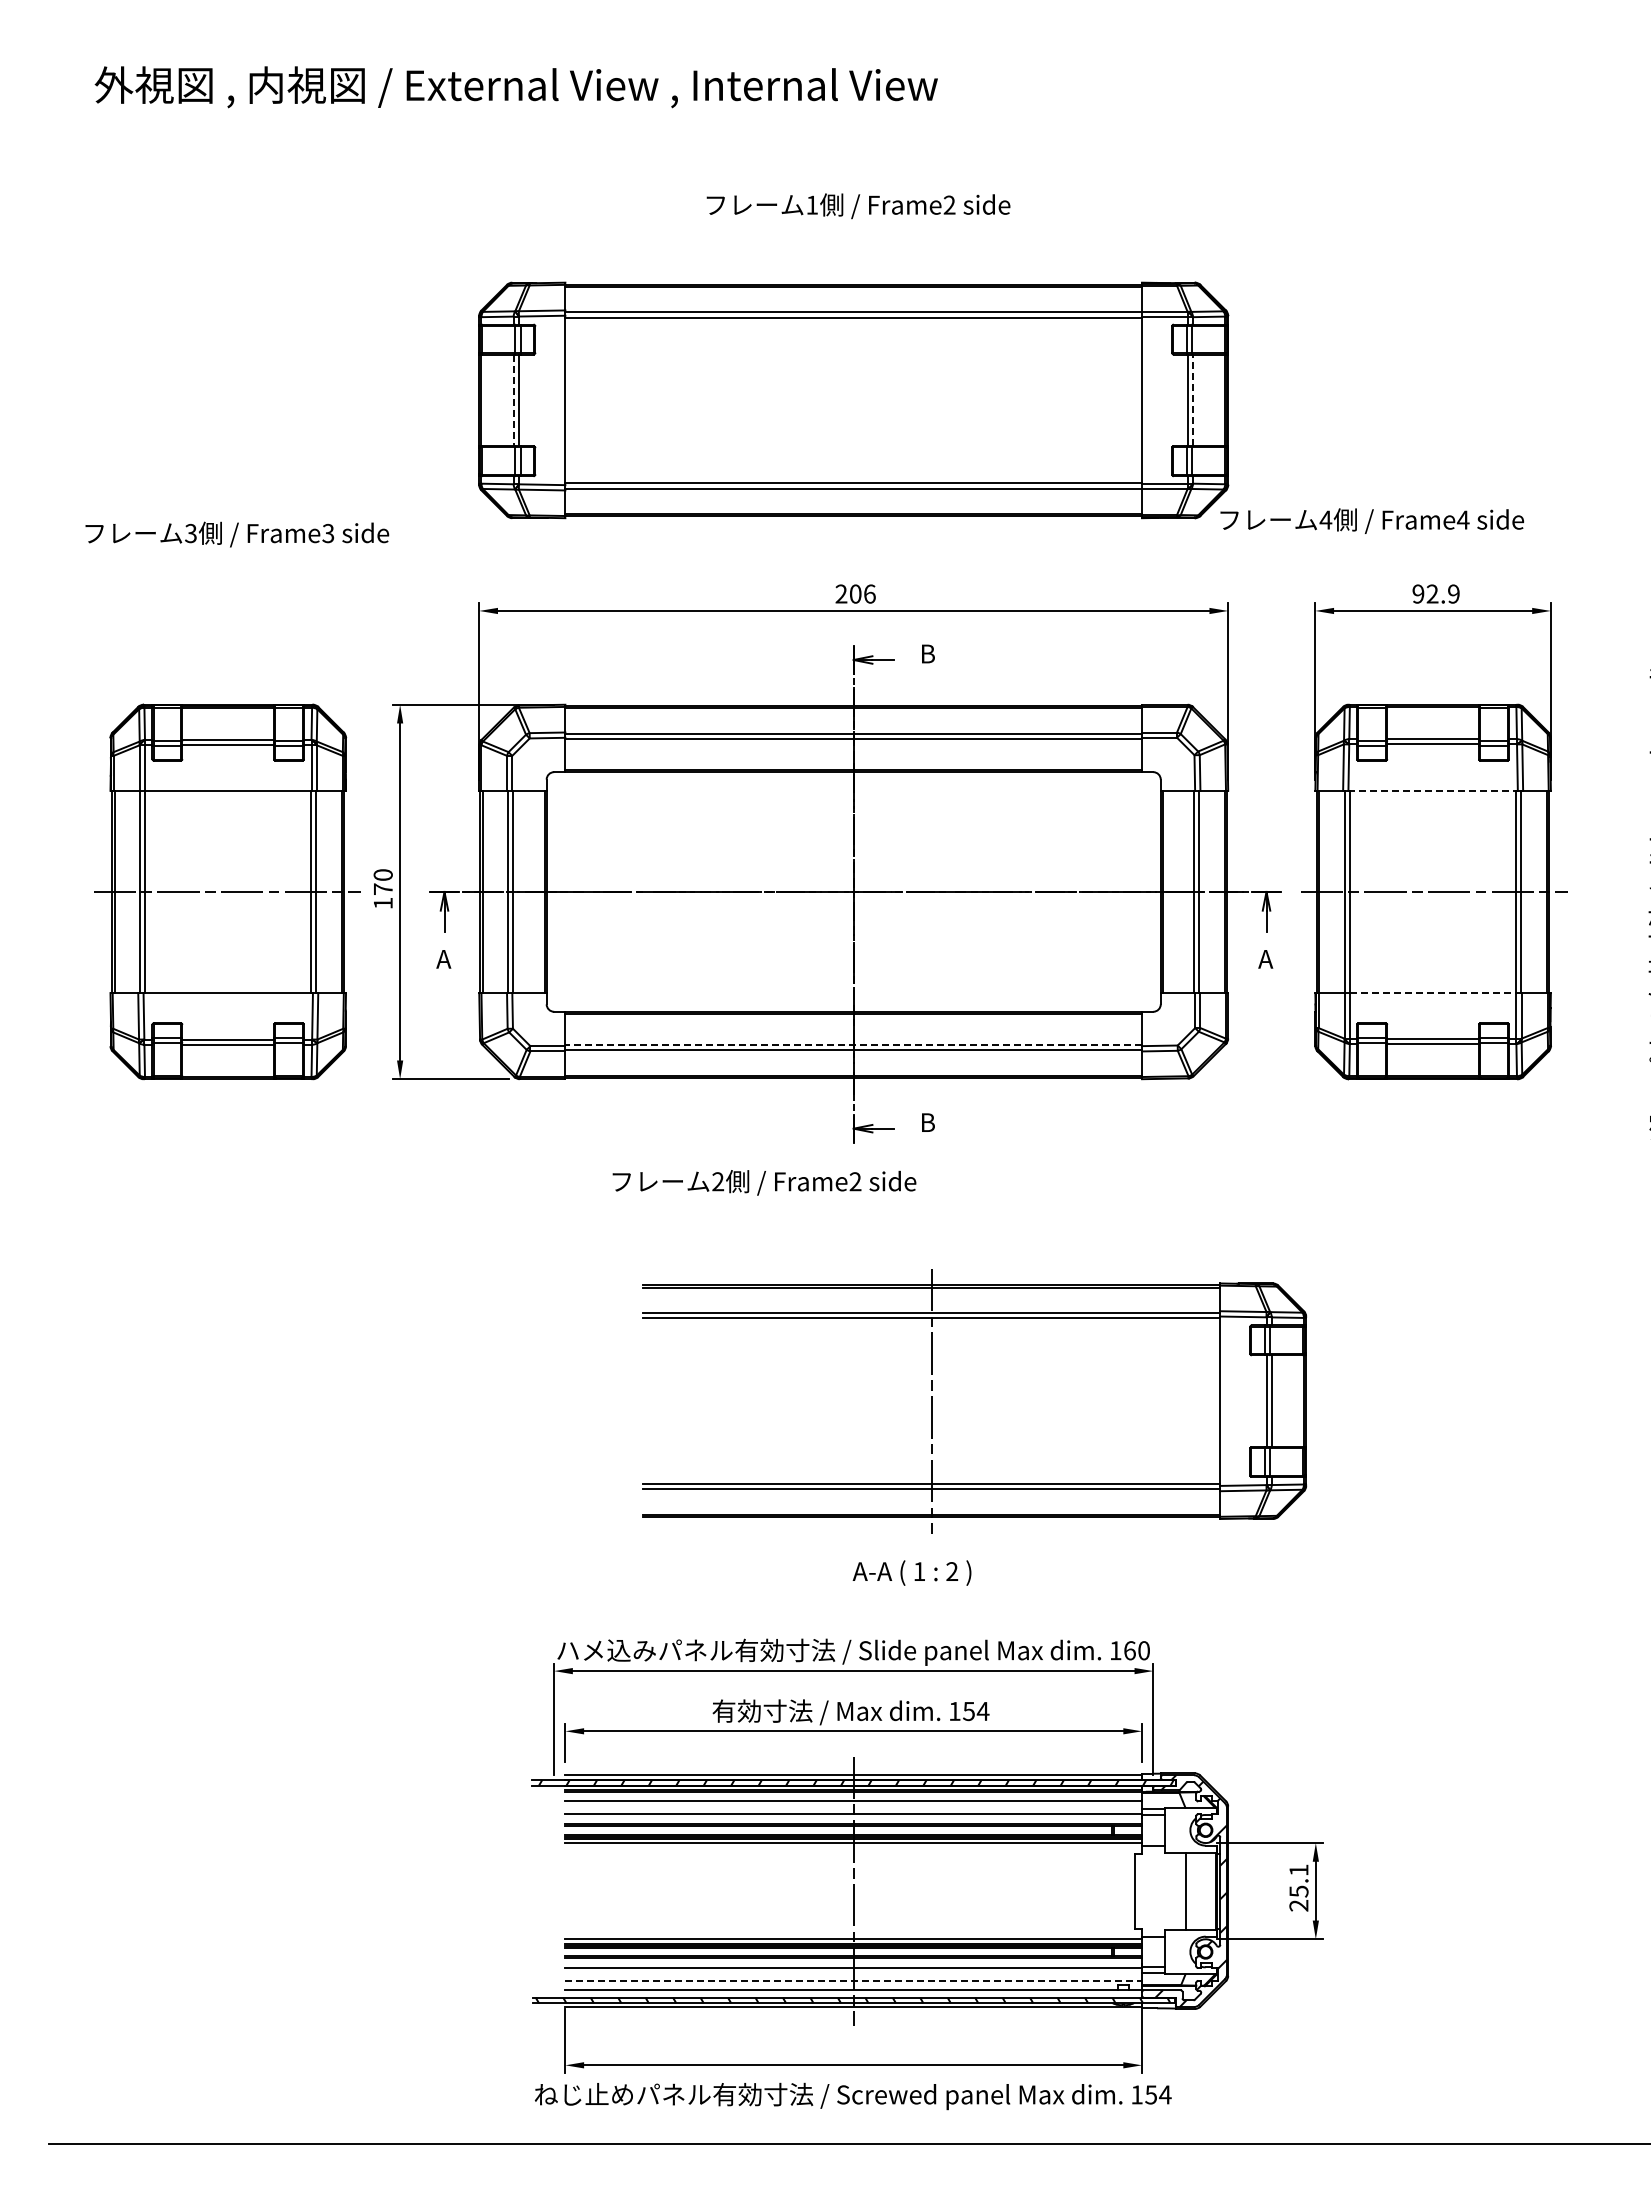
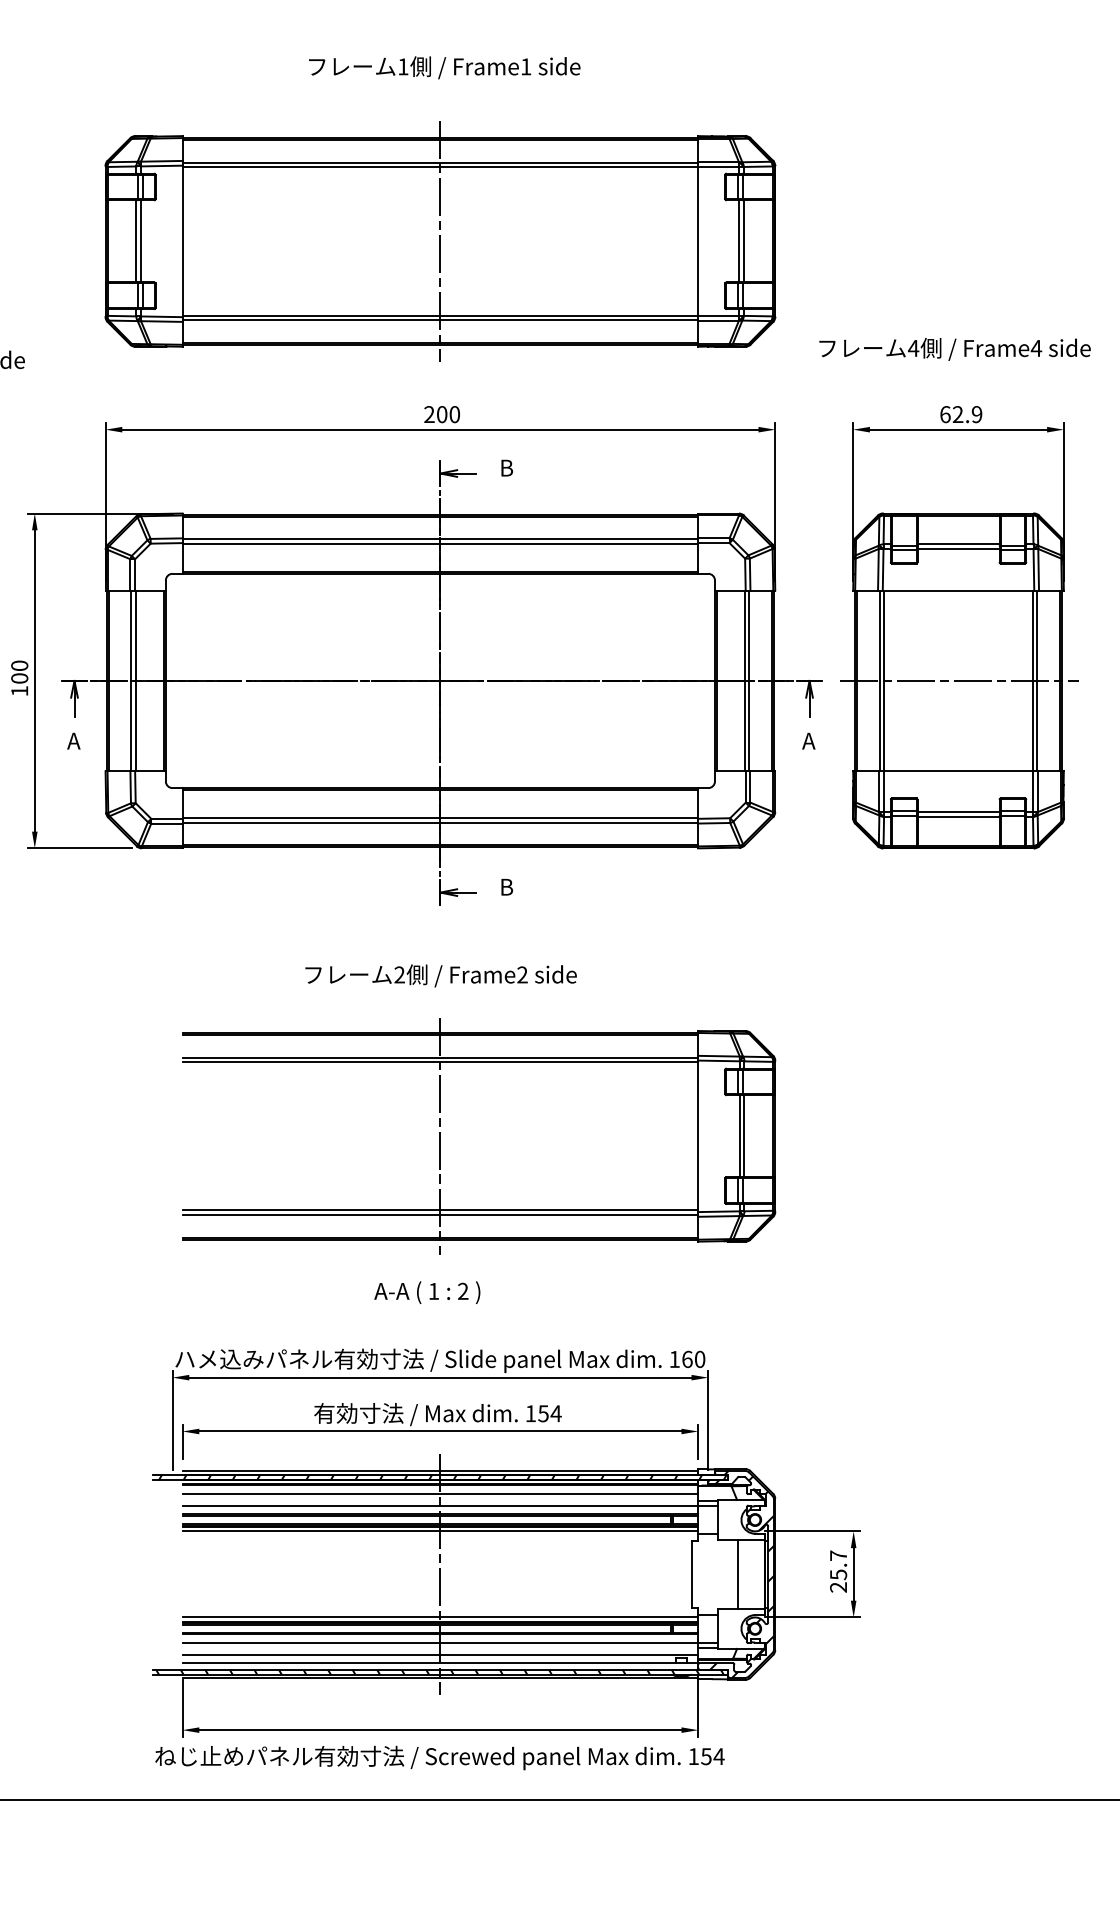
text: (949, 204) -> (526, 66), Frame2 -> Frame1
line: (513, 400) -> (136, 241), dashed -> solid
line: (853, 400) -> (440, 241), added
line: (1192, 400) -> (743, 241), dashed -> solid
text: (1371, 520) -> (954, 348), moved
text: (869, 593) -> (454, 414), 206 -> 200
text: (1418, 593) -> (945, 414), 92.9 -> 62.9
line: (1433, 790) -> (958, 590), dashed -> solid
text: (382, 888) -> (19, 677), 170 -> 100
line: (1433, 993) -> (958, 771), dashed -> solid
line: (853, 1045) -> (440, 818), dashed -> solid
text: (764, 1182) -> (441, 975), moved
part: (932, 1401) -> (441, 1136), moved
text: (911, 1572) -> (426, 1292), moved
text: (1298, 1870) -> (838, 1555), 25.1 -> 25.7
line: (854, 1980) -> (441, 1654), dashed -> solid

